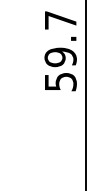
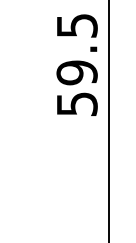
text: (60, 20) -> (76, 25), 59.7 -> 59.5

